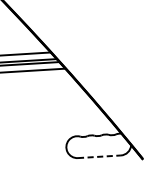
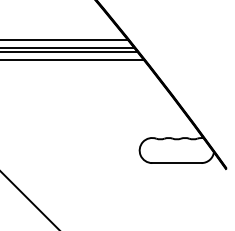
line: (99, 157) -> (176, 163), dashed -> solid

